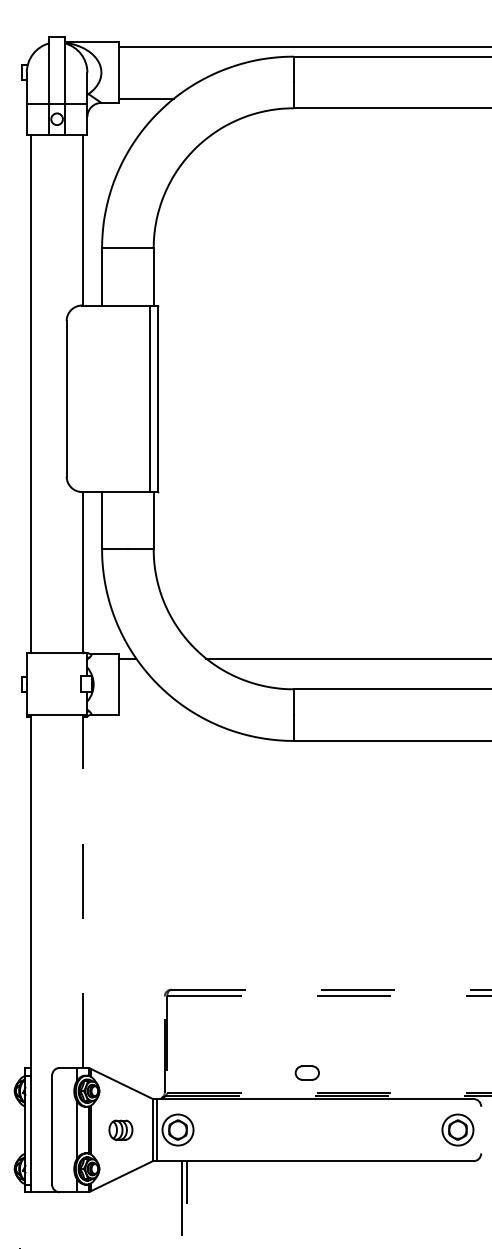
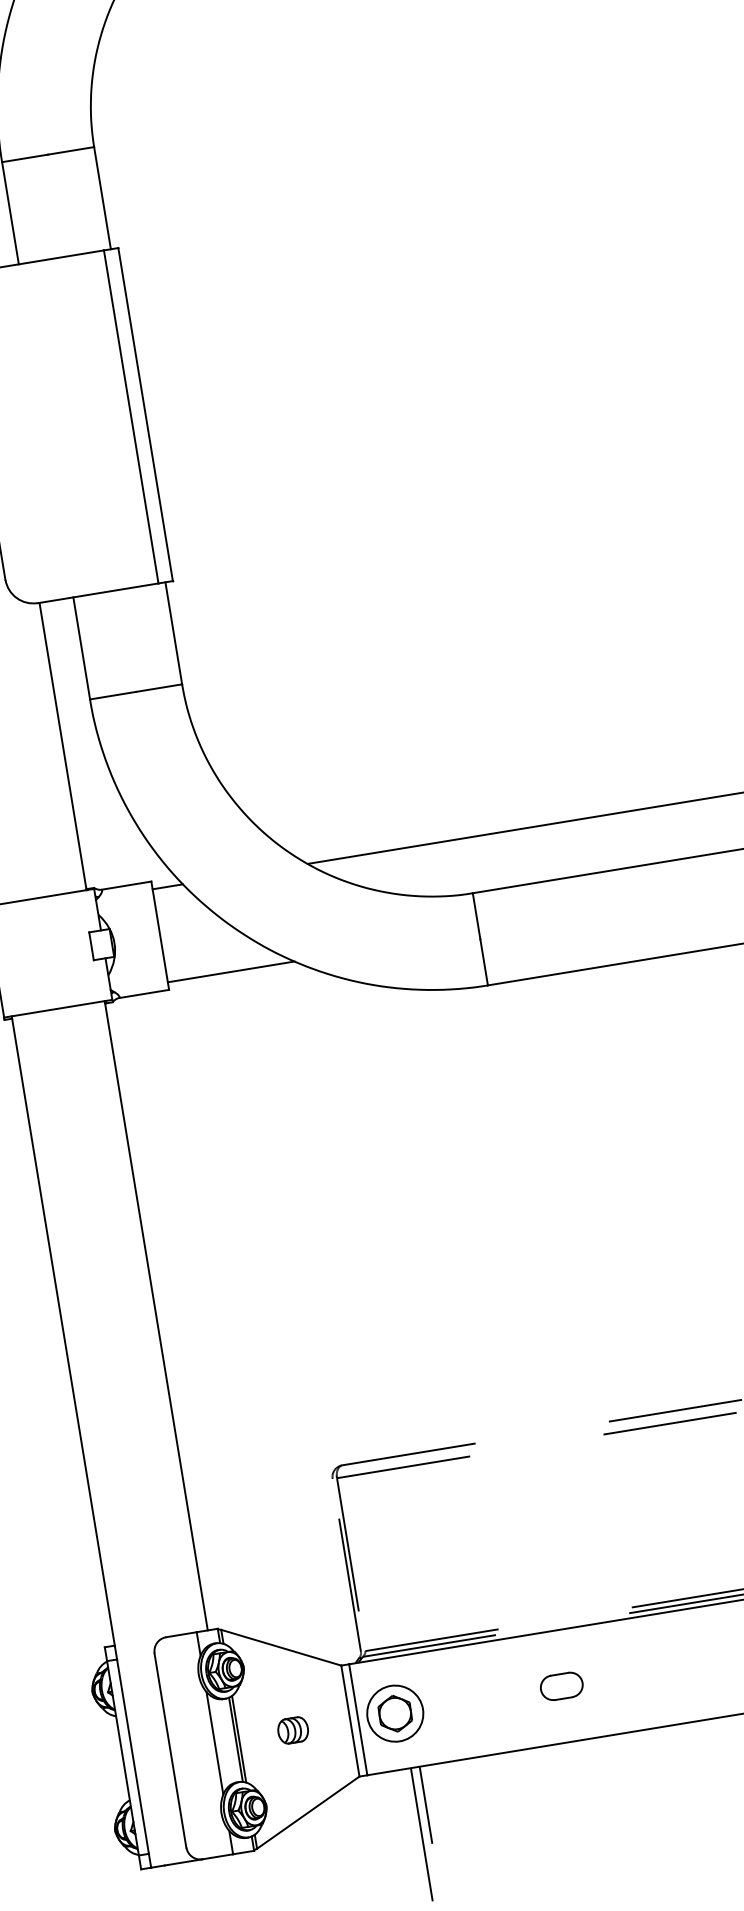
line: (154, 710) -> (230, 971), added
line: (83, 891) -> (156, 1315), dashed -> solid
part: (306, 1072) -> (560, 1685), moved
part: (120, 1129) -> (292, 1729), size x0.71

